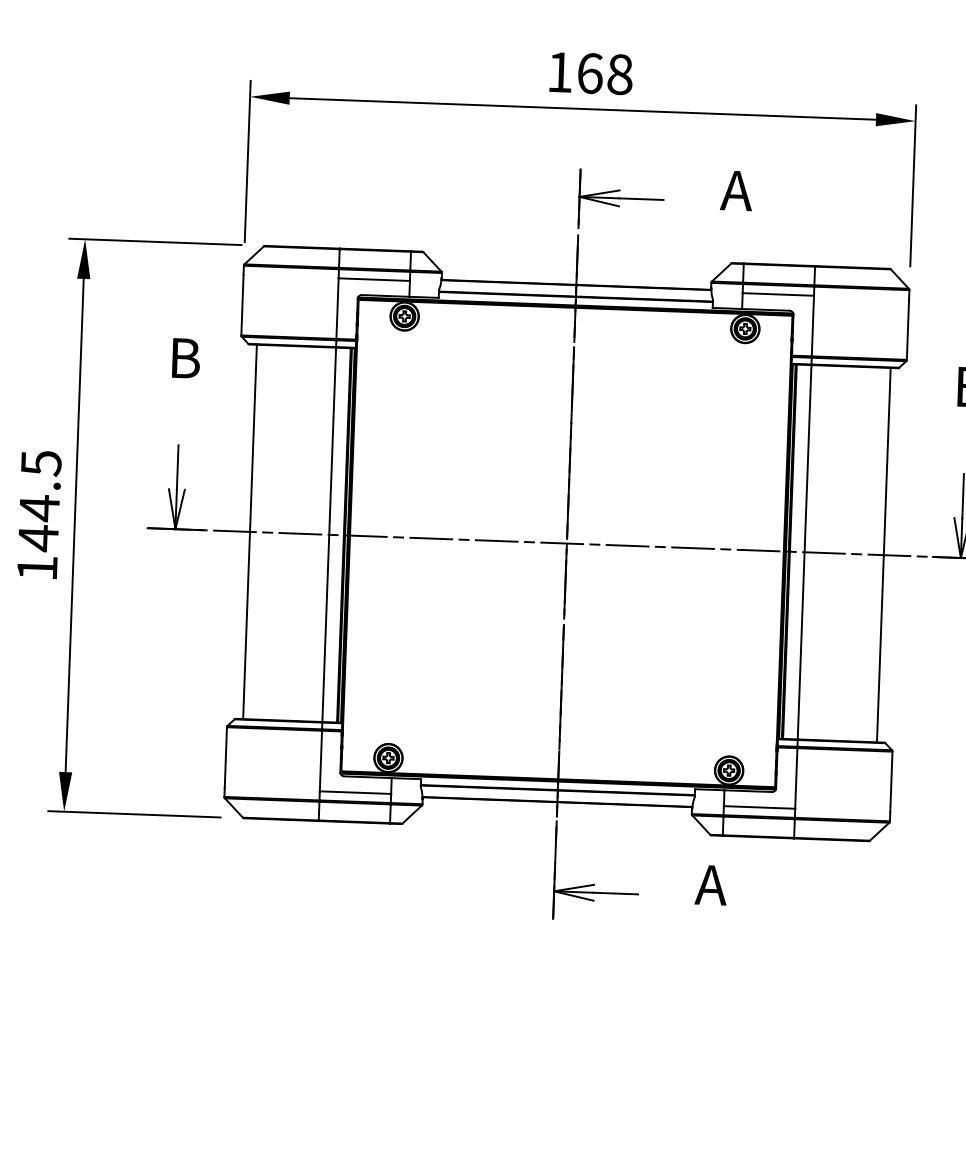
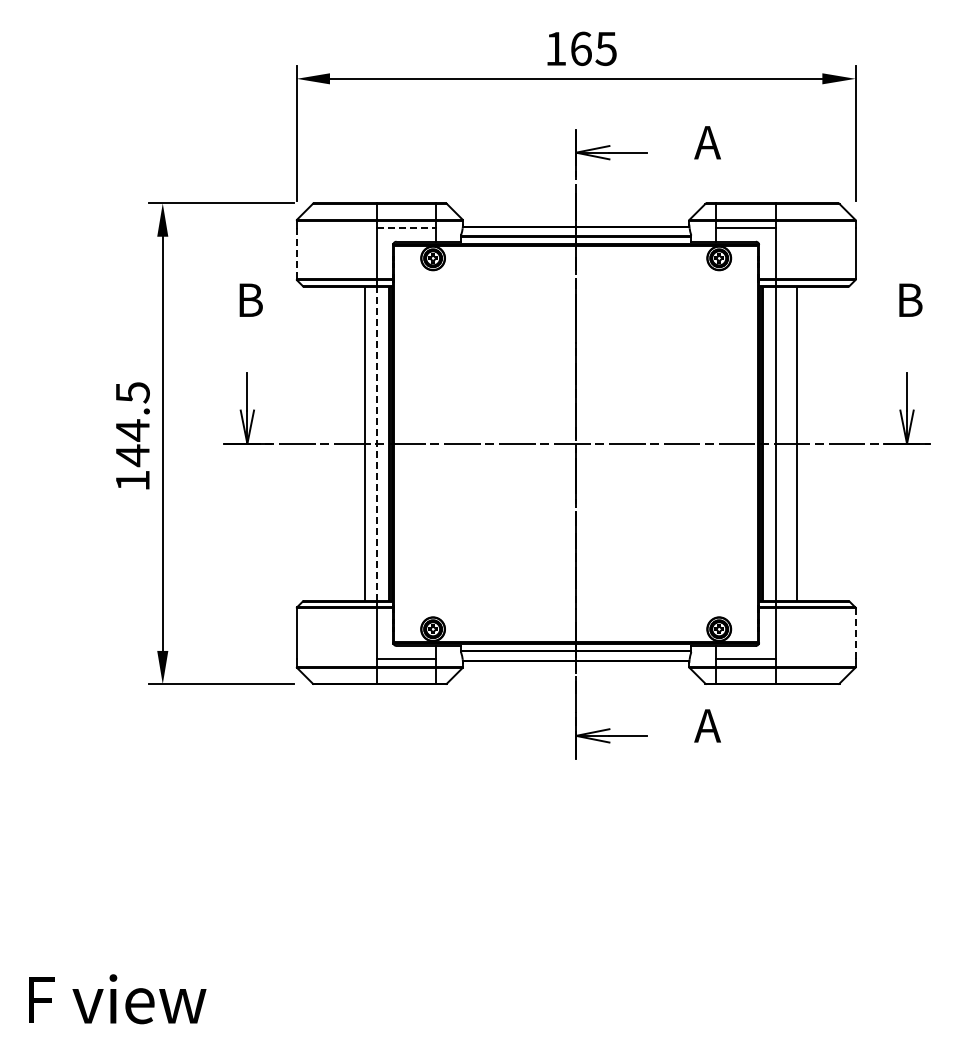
text: (619, 74) -> (605, 48), 168 -> 165
line: (374, 279) -> (406, 228), solid -> dashed
line: (242, 304) -> (296, 253), solid -> dashed
line: (250, 531) -> (365, 443), moved
line: (329, 534) -> (376, 443), solid -> dashed
line: (884, 554) -> (797, 443), moved
line: (891, 782) -> (855, 634), solid -> dashed

